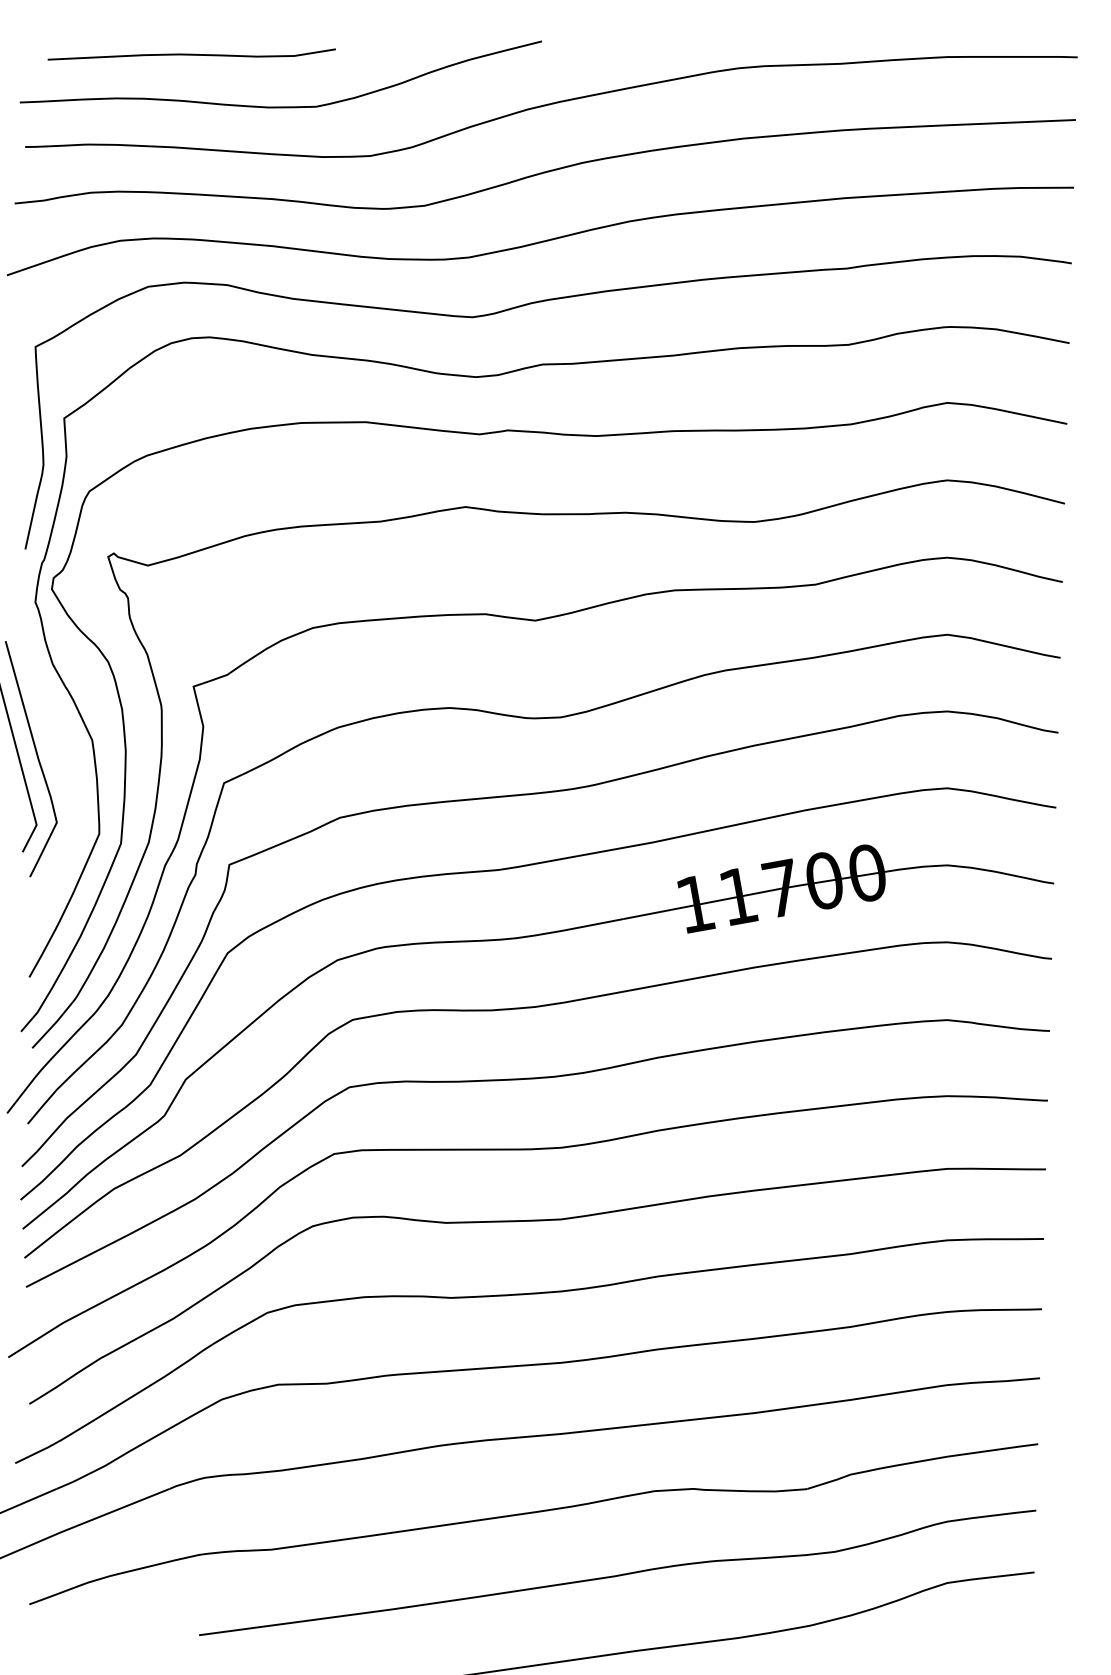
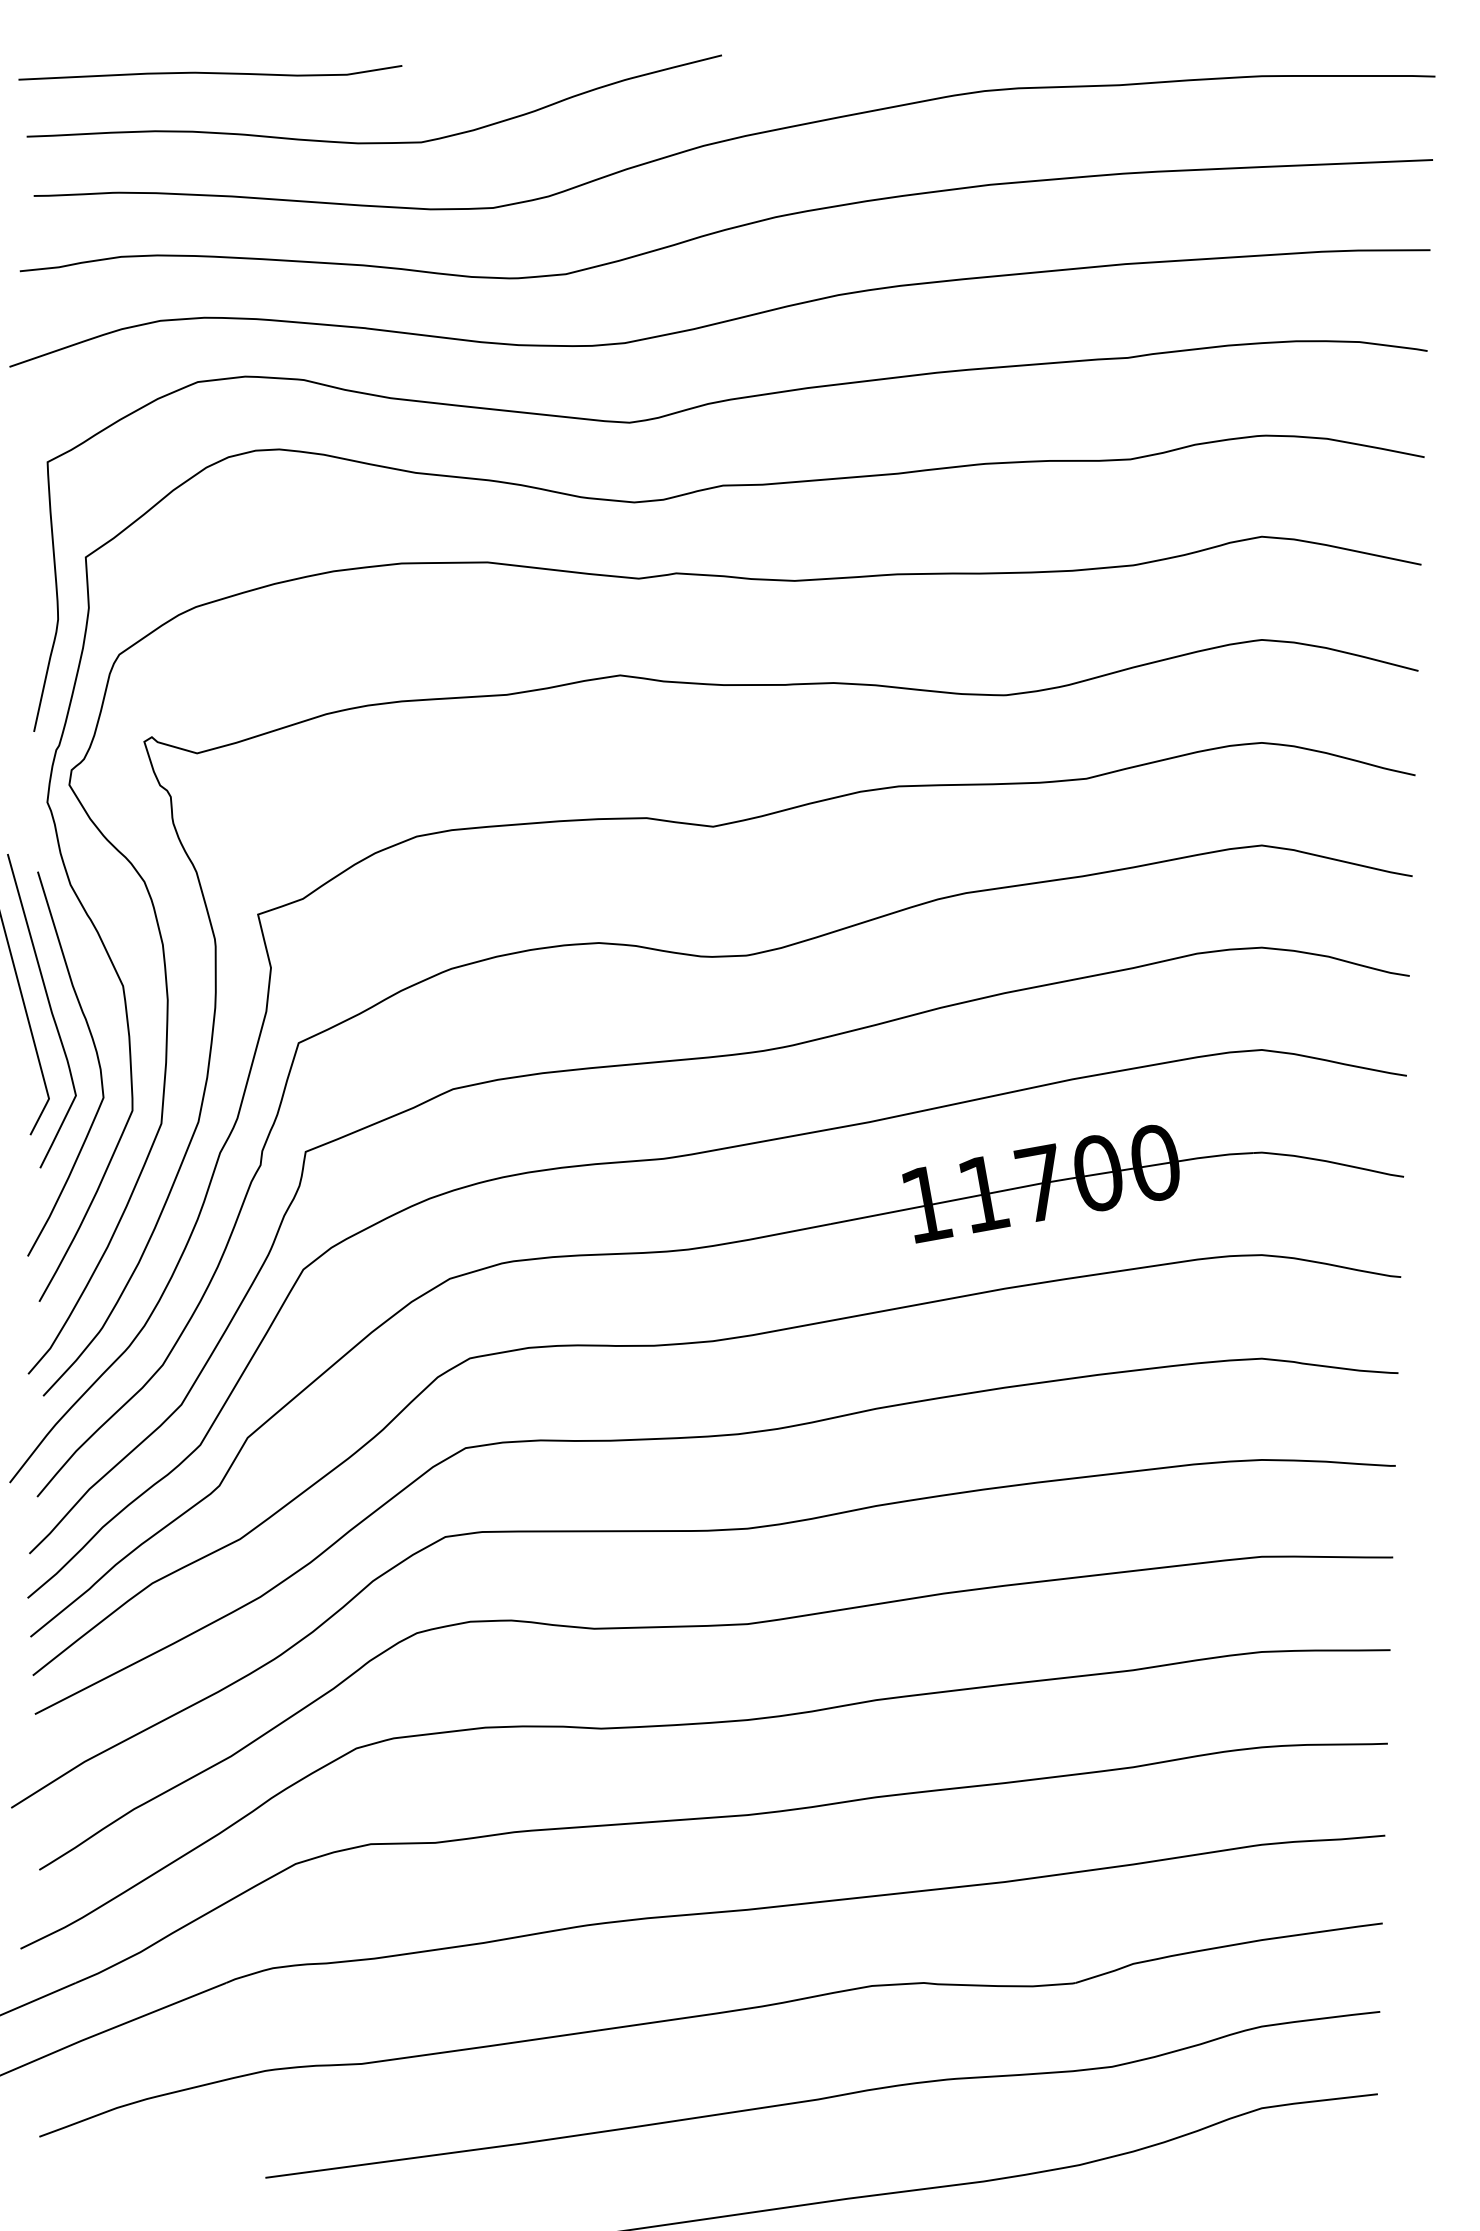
curve: (191, 54) -> (209, 72), moved
curve: (71, 791) -> (95, 1054), added

